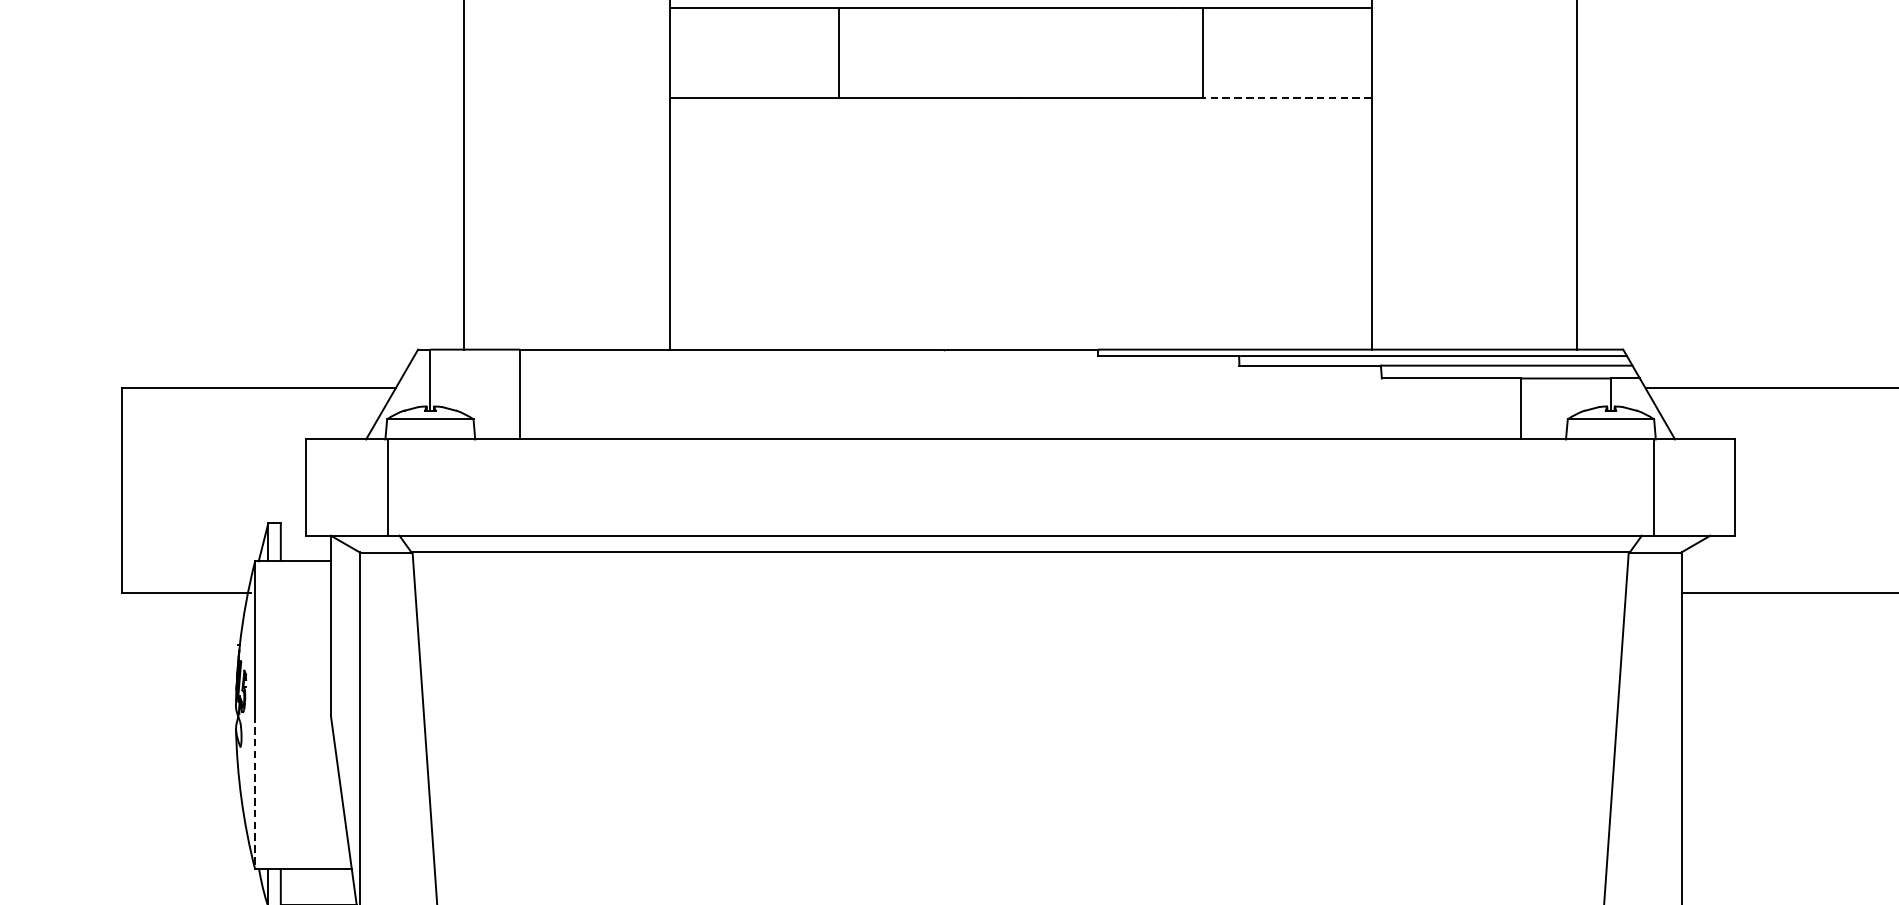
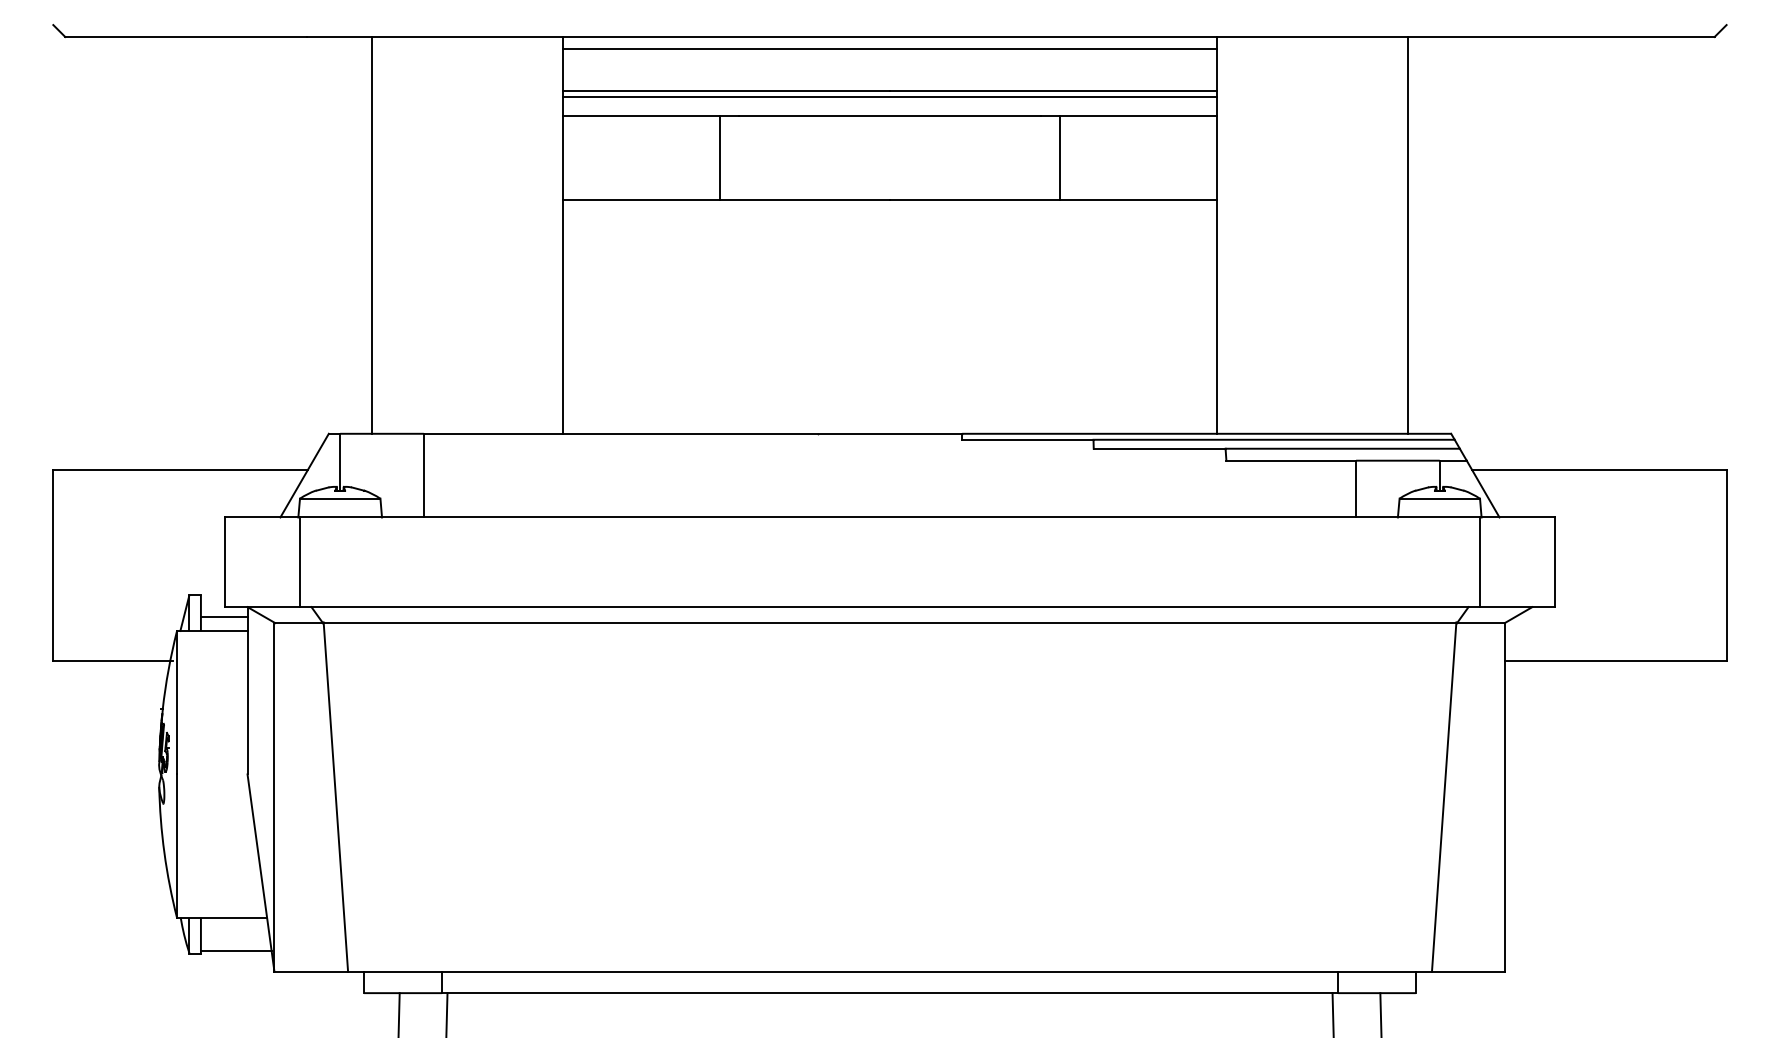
line: (1287, 98) -> (1138, 199), dashed -> solid
line: (305, 545) -> (223, 616), added
line: (255, 792) -> (177, 846), dashed -> solid

